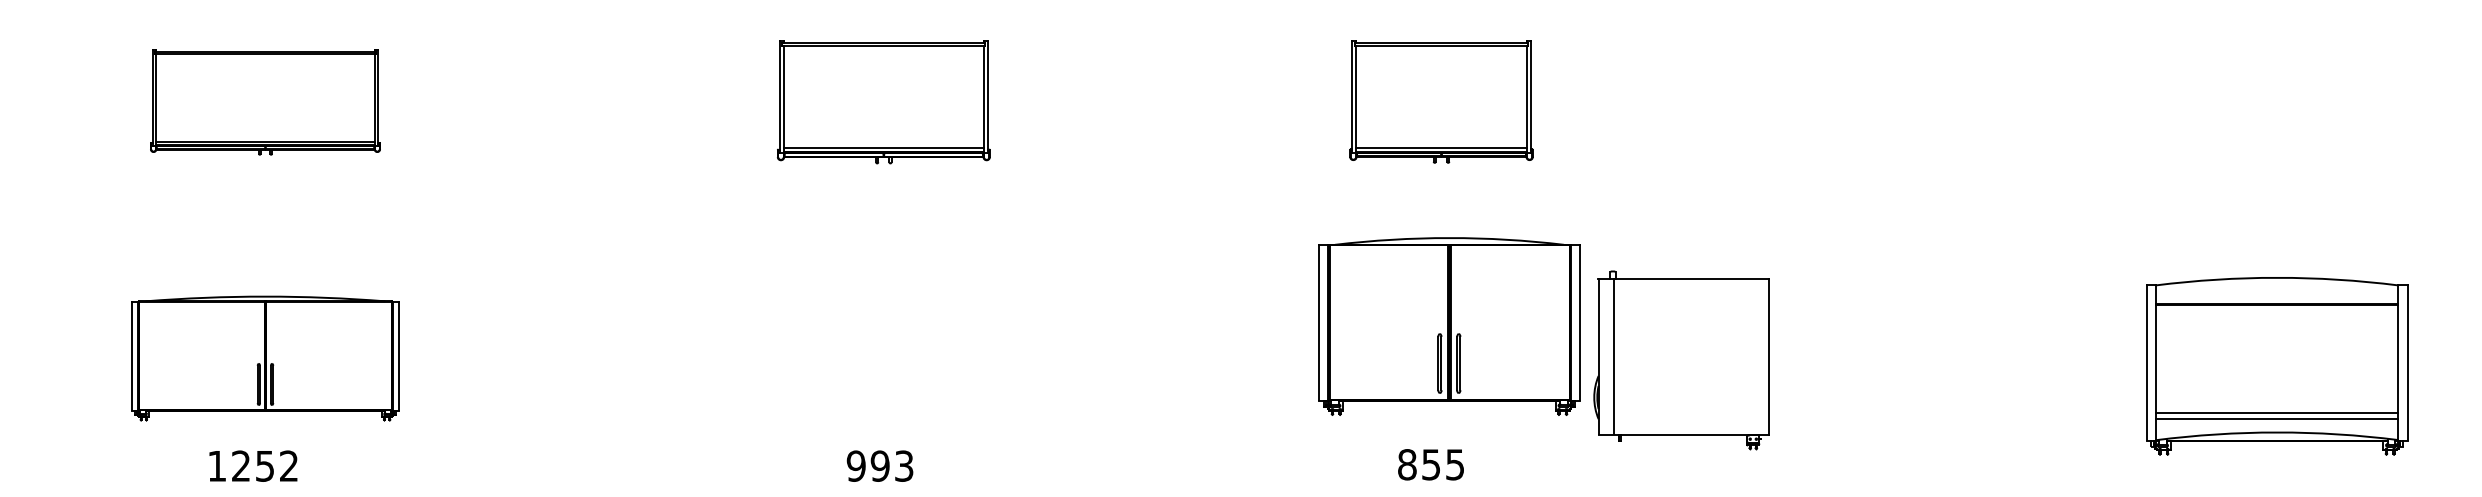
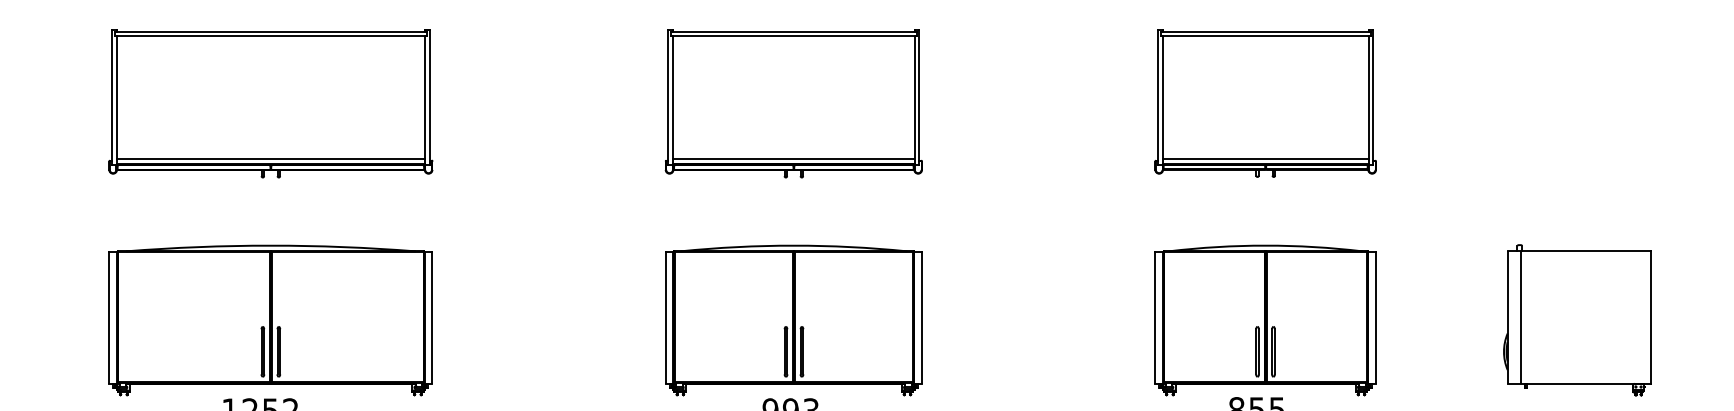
part: (1441, 101) -> (1265, 103), size x1.43
part: (265, 102) -> (270, 103), size x1.67
part: (883, 102) -> (793, 103), size x1.43
part: (1449, 326) -> (1265, 320), moved
part: (265, 358) -> (270, 320), size x1.43
part: (883, 358) -> (793, 320), added
part: (1681, 360) -> (1577, 320), moved

